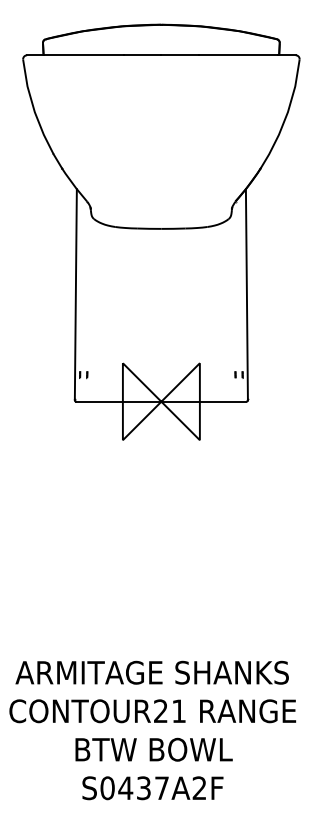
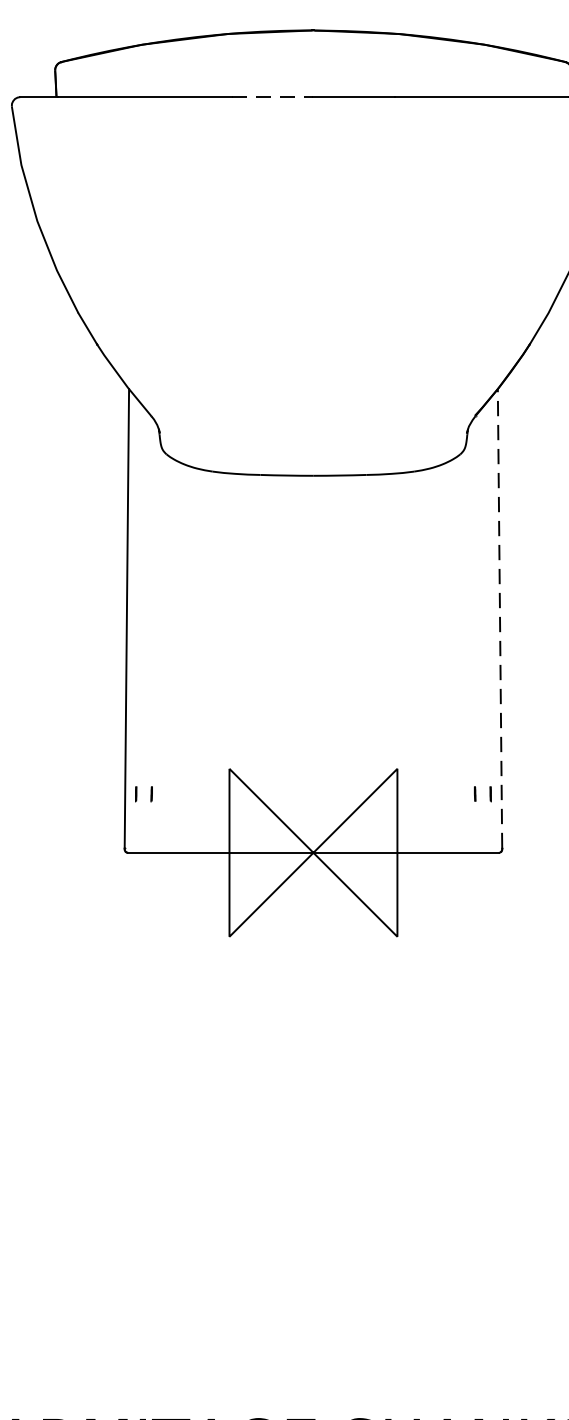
line: (142, 55) -> (272, 97), solid -> dashed
line: (246, 293) -> (499, 616), solid -> dashed

